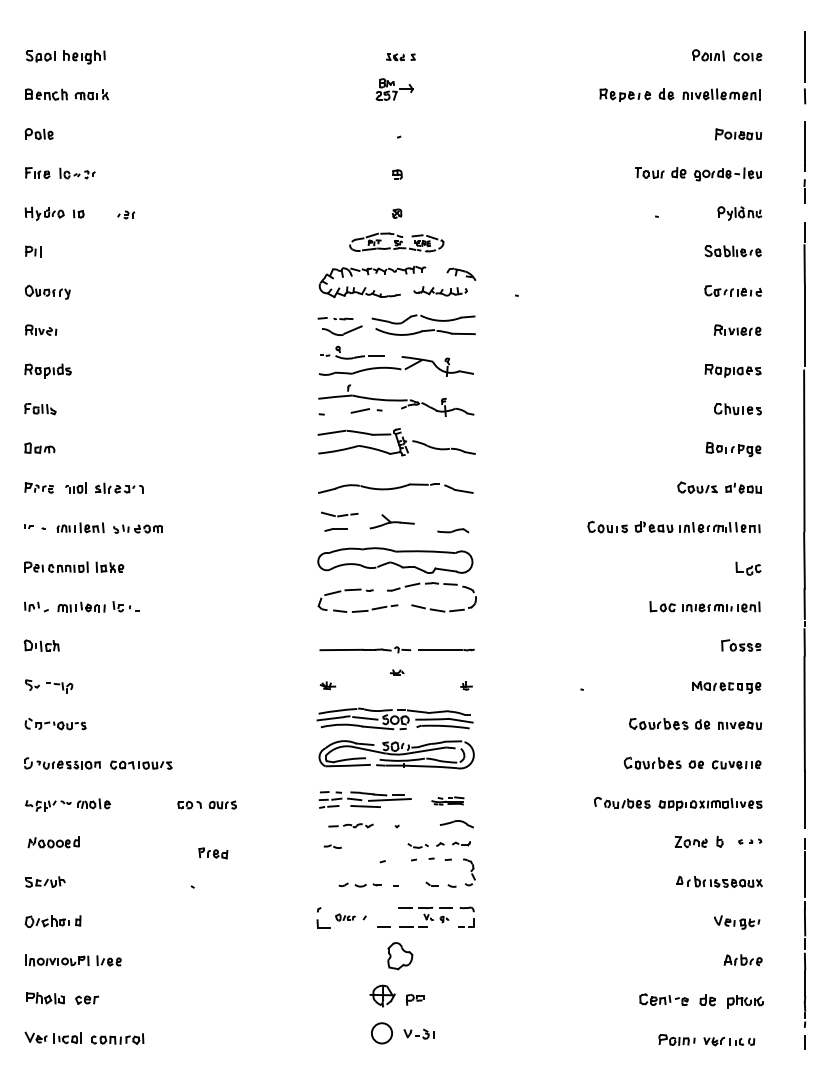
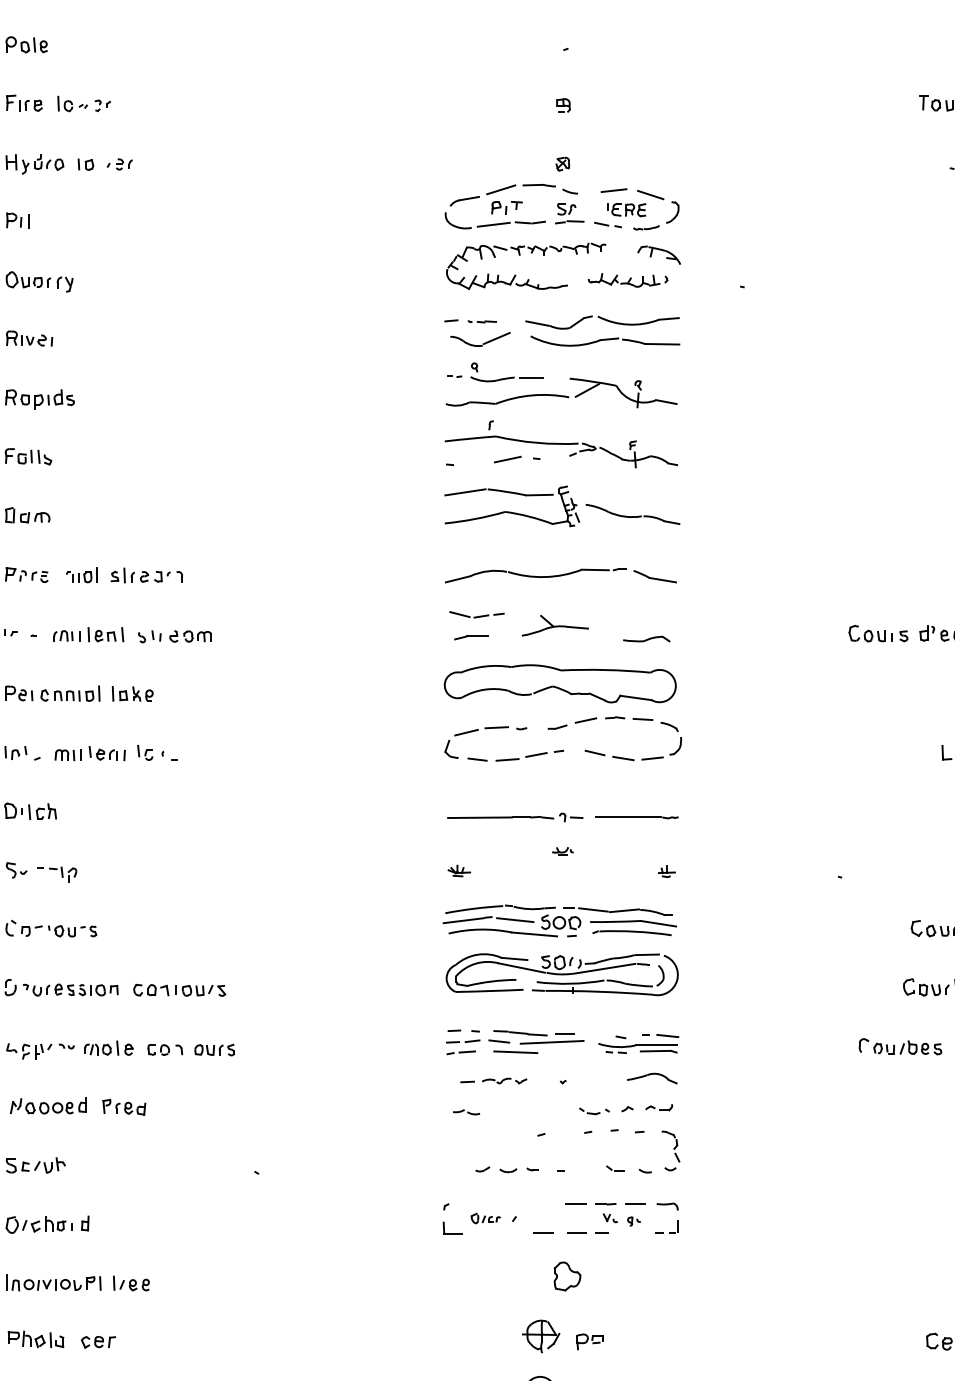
part: (126, 214) -> (120, 163), moved
part: (396, 242) -> (561, 207), size x1.67
part: (447, 800) -> (638, 1043), size x1.67
part: (206, 804) -> (190, 1049), moved
part: (213, 853) -> (124, 1107), moved
part: (399, 956) -> (566, 1276), size x0.71

